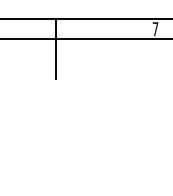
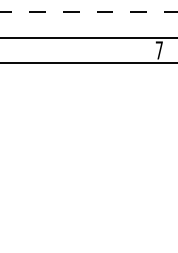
line: (56, 48) -> (31, 75), removed

